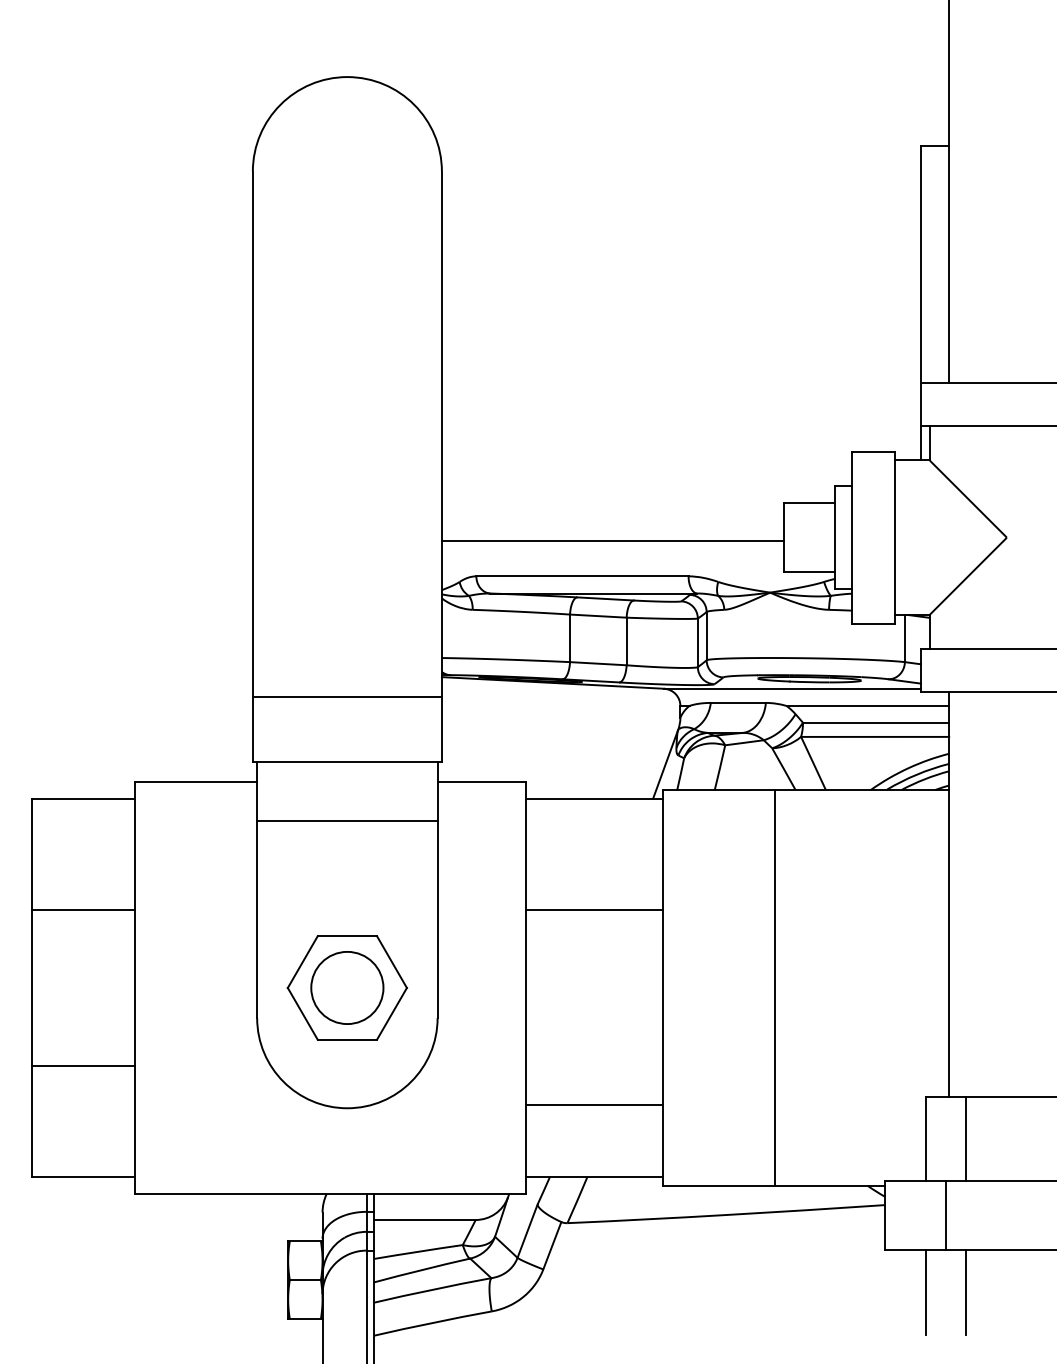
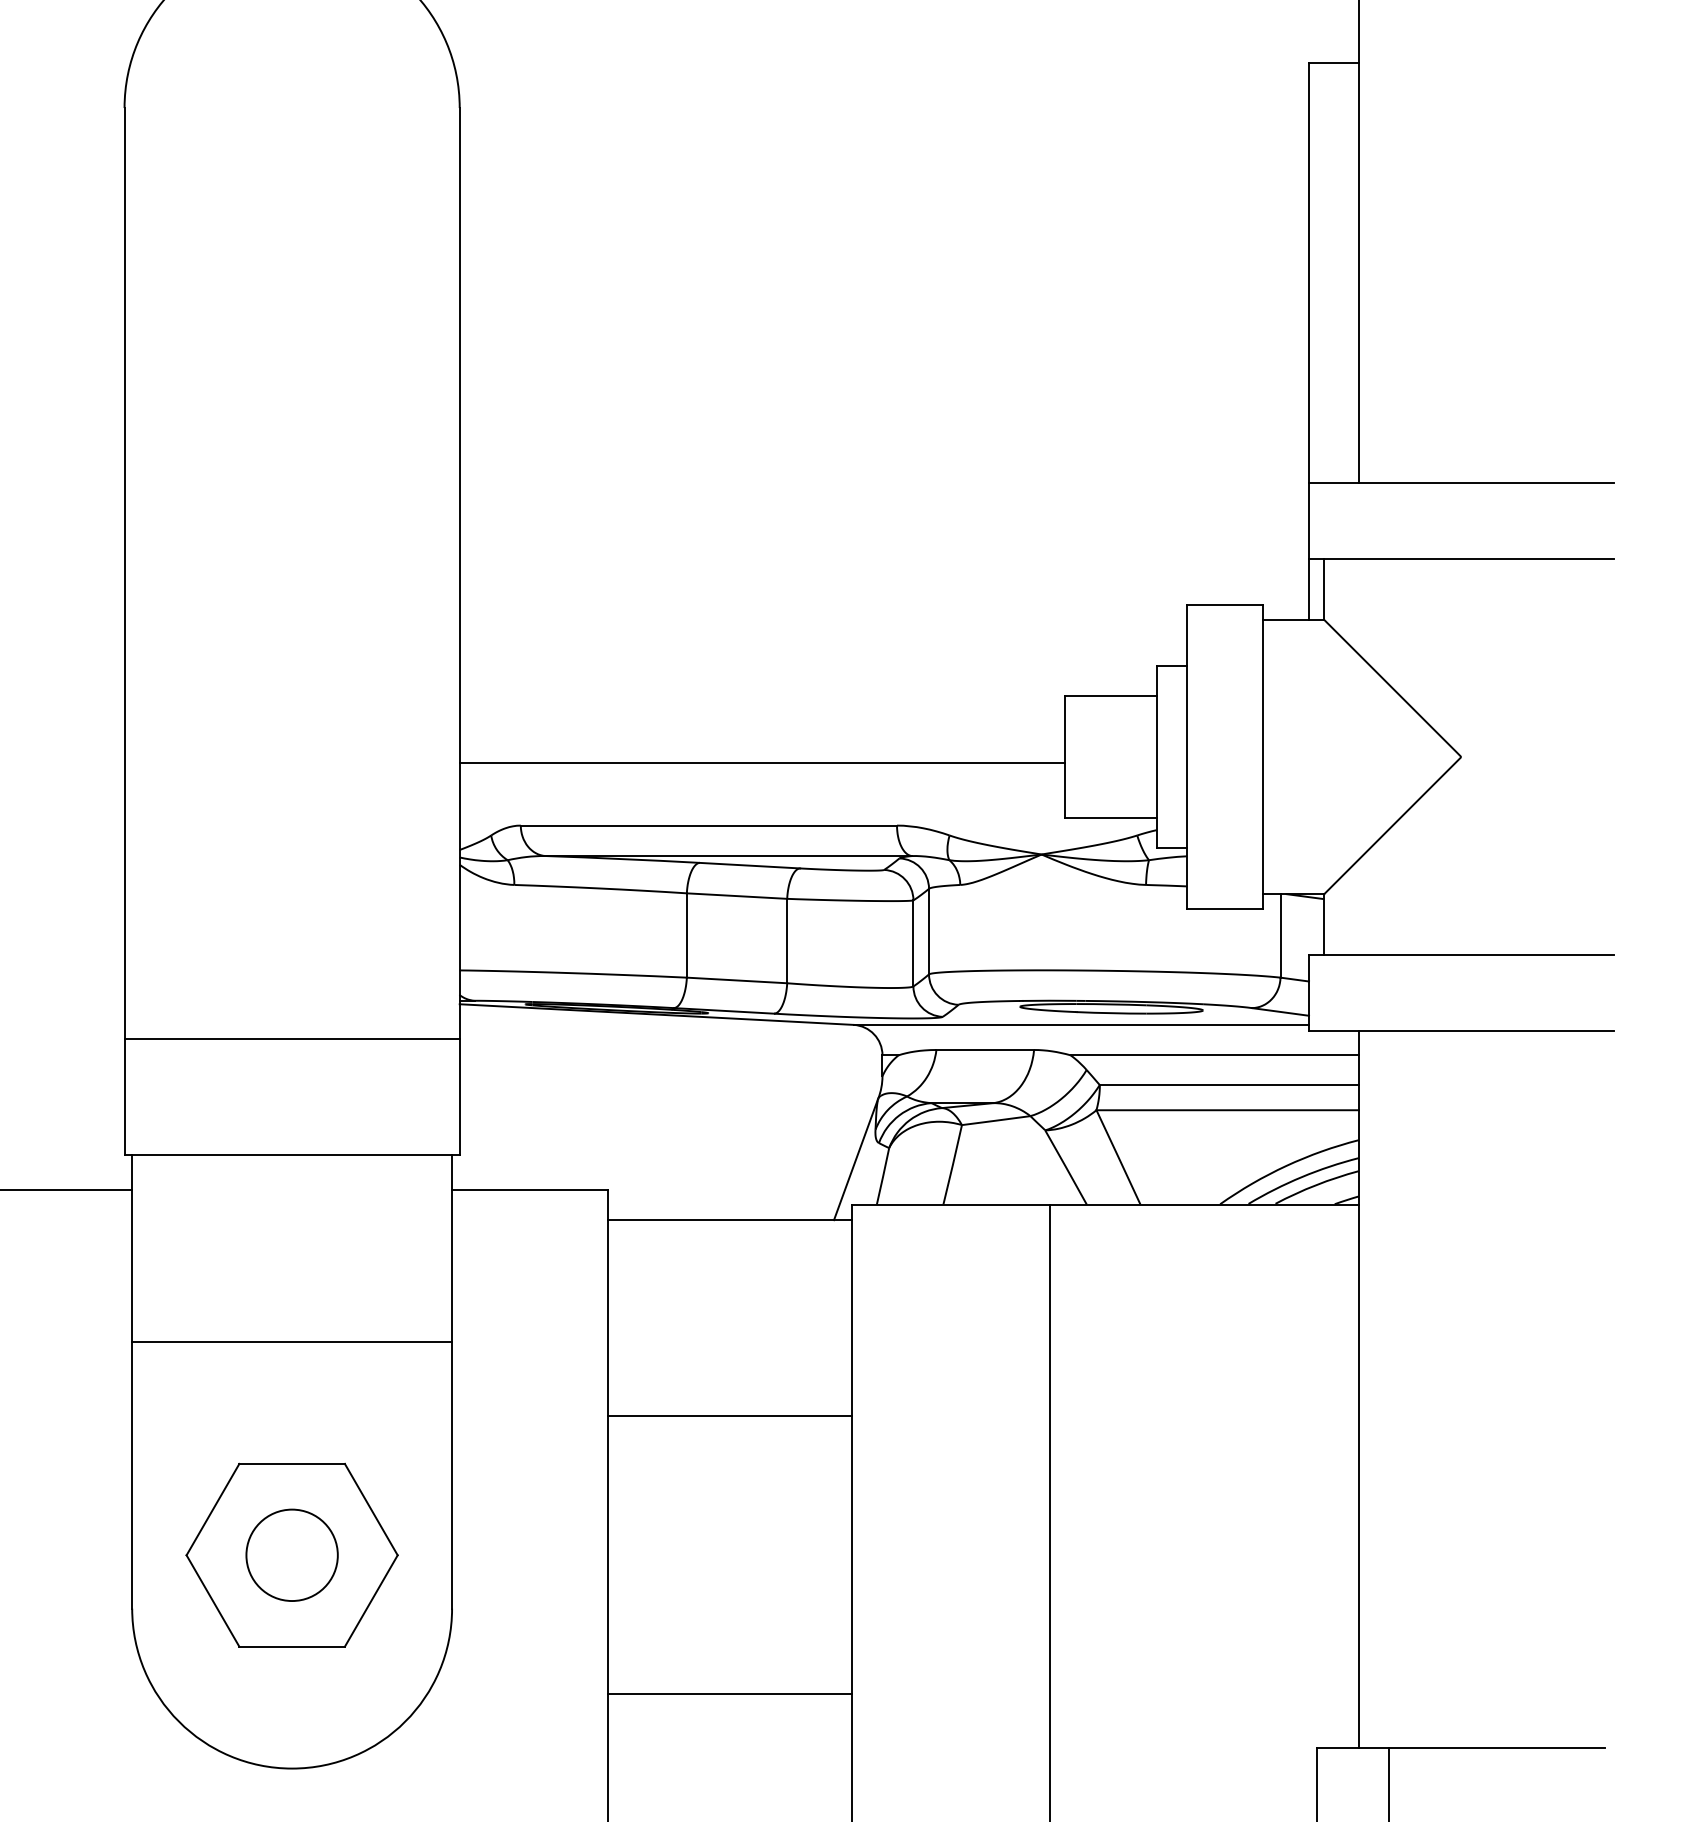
line: (347, 820) -> (292, 1341), moved
circle: (347, 987) -> (292, 1554), size x0.71
line: (594, 1105) -> (730, 1694), moved

